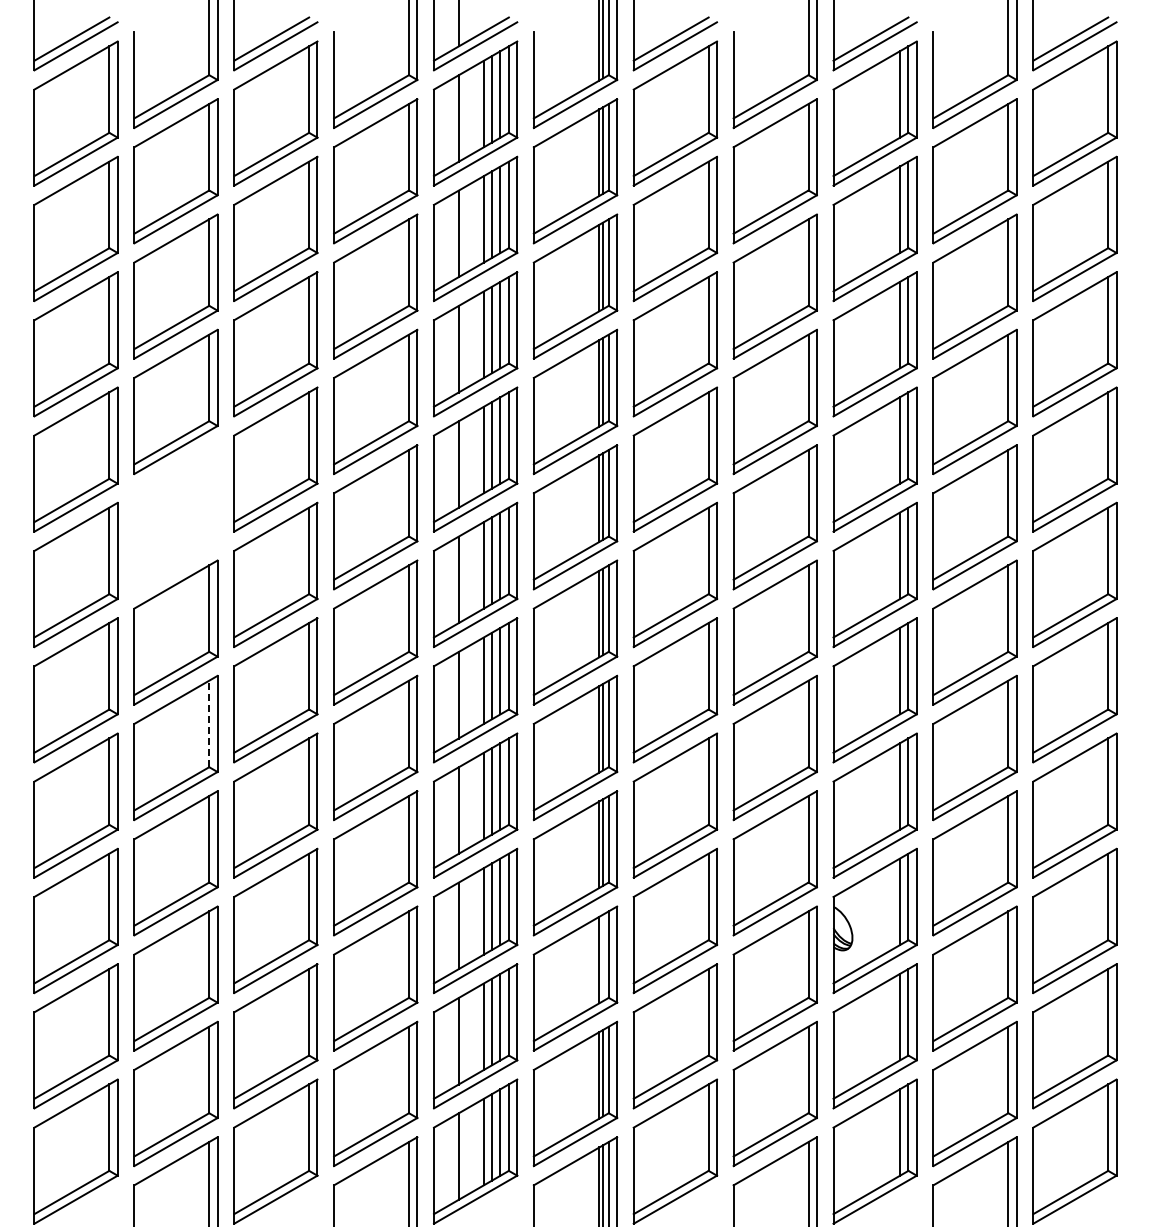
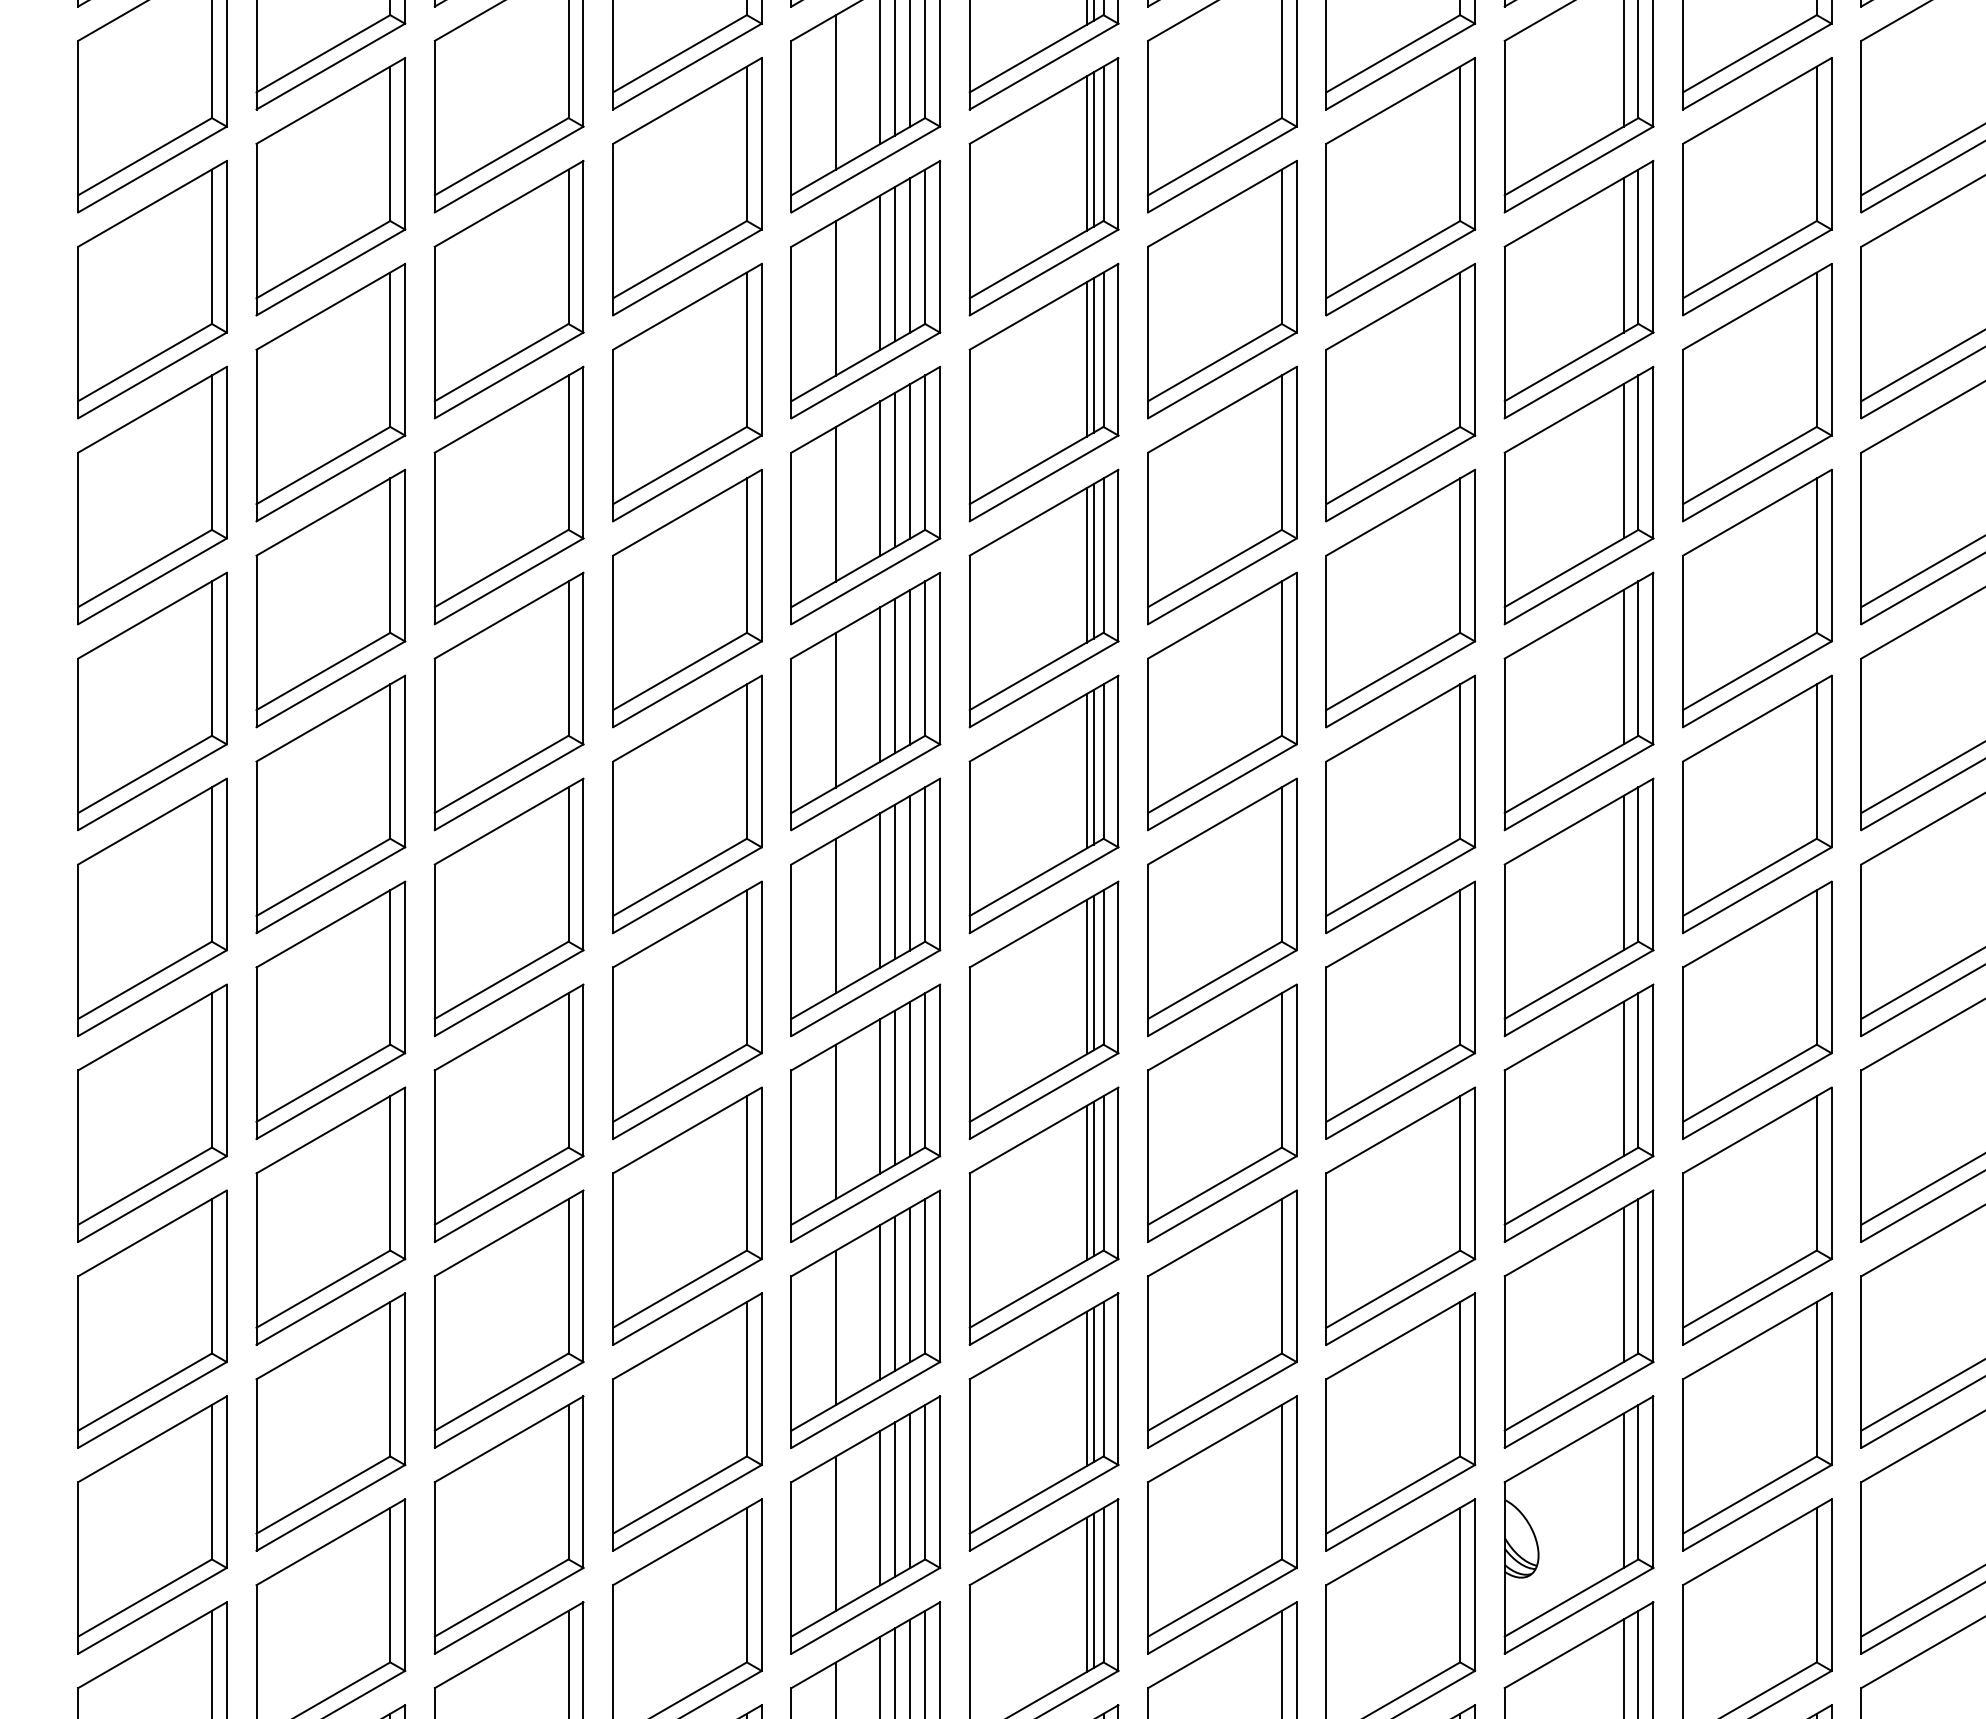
part: (175, 517) -> (330, 804), added
line: (209, 723) -> (390, 1172), dashed -> solid
line: (603, 957) -> (1094, 1590), added

